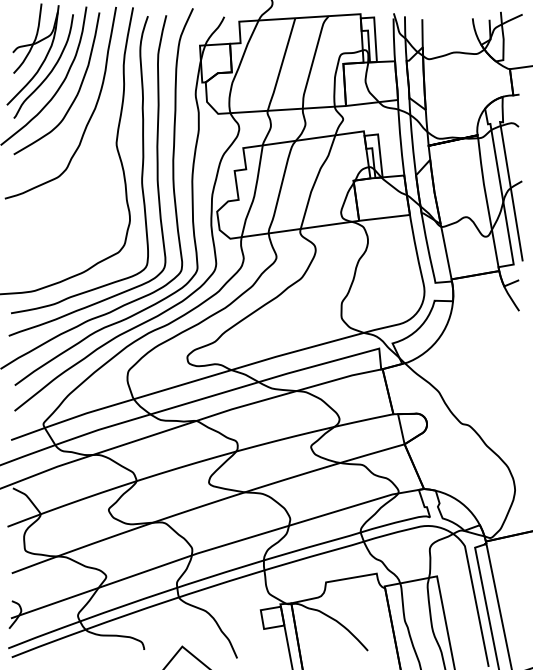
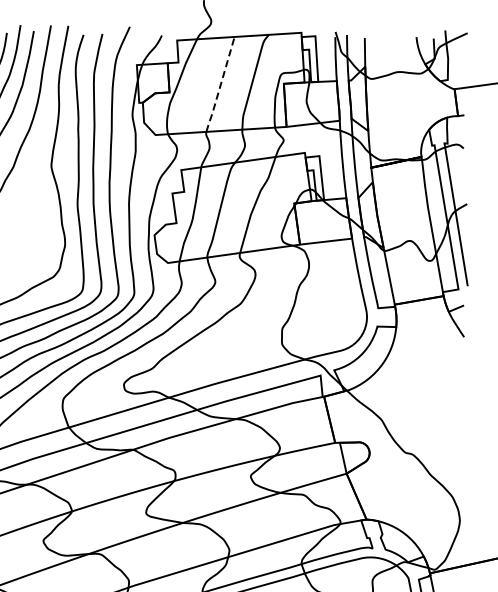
line: (281, 66) -> (220, 86), solid -> dashed

